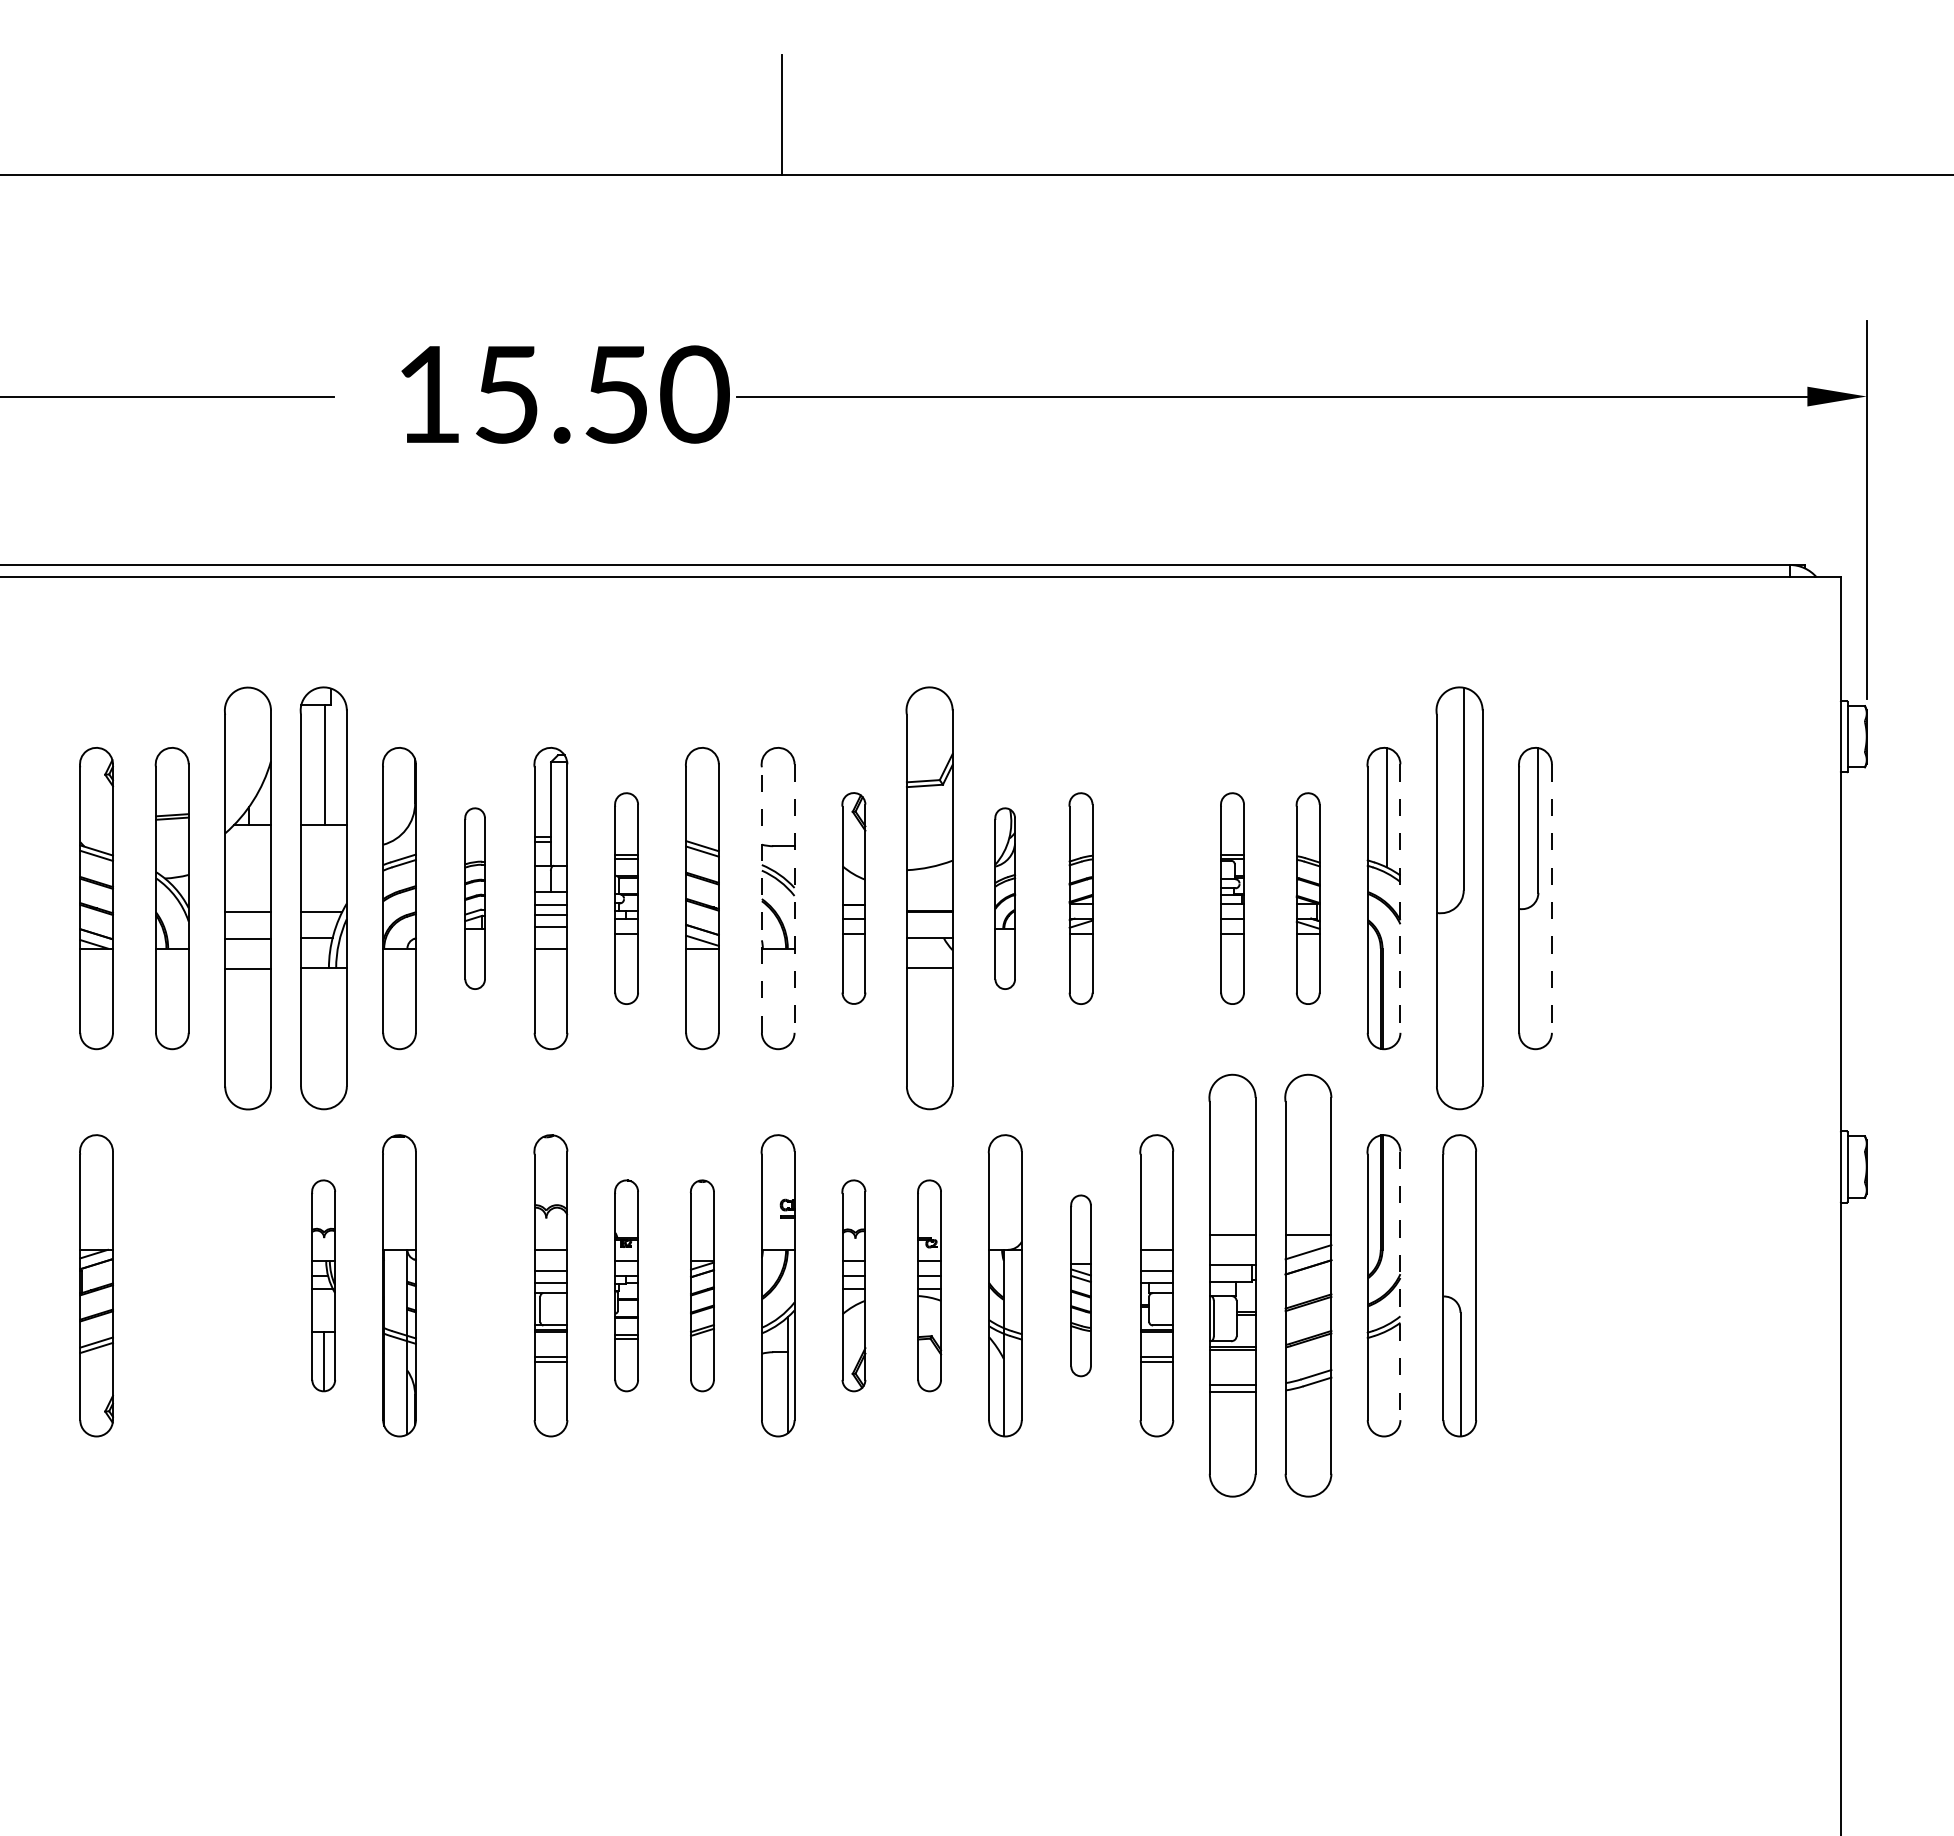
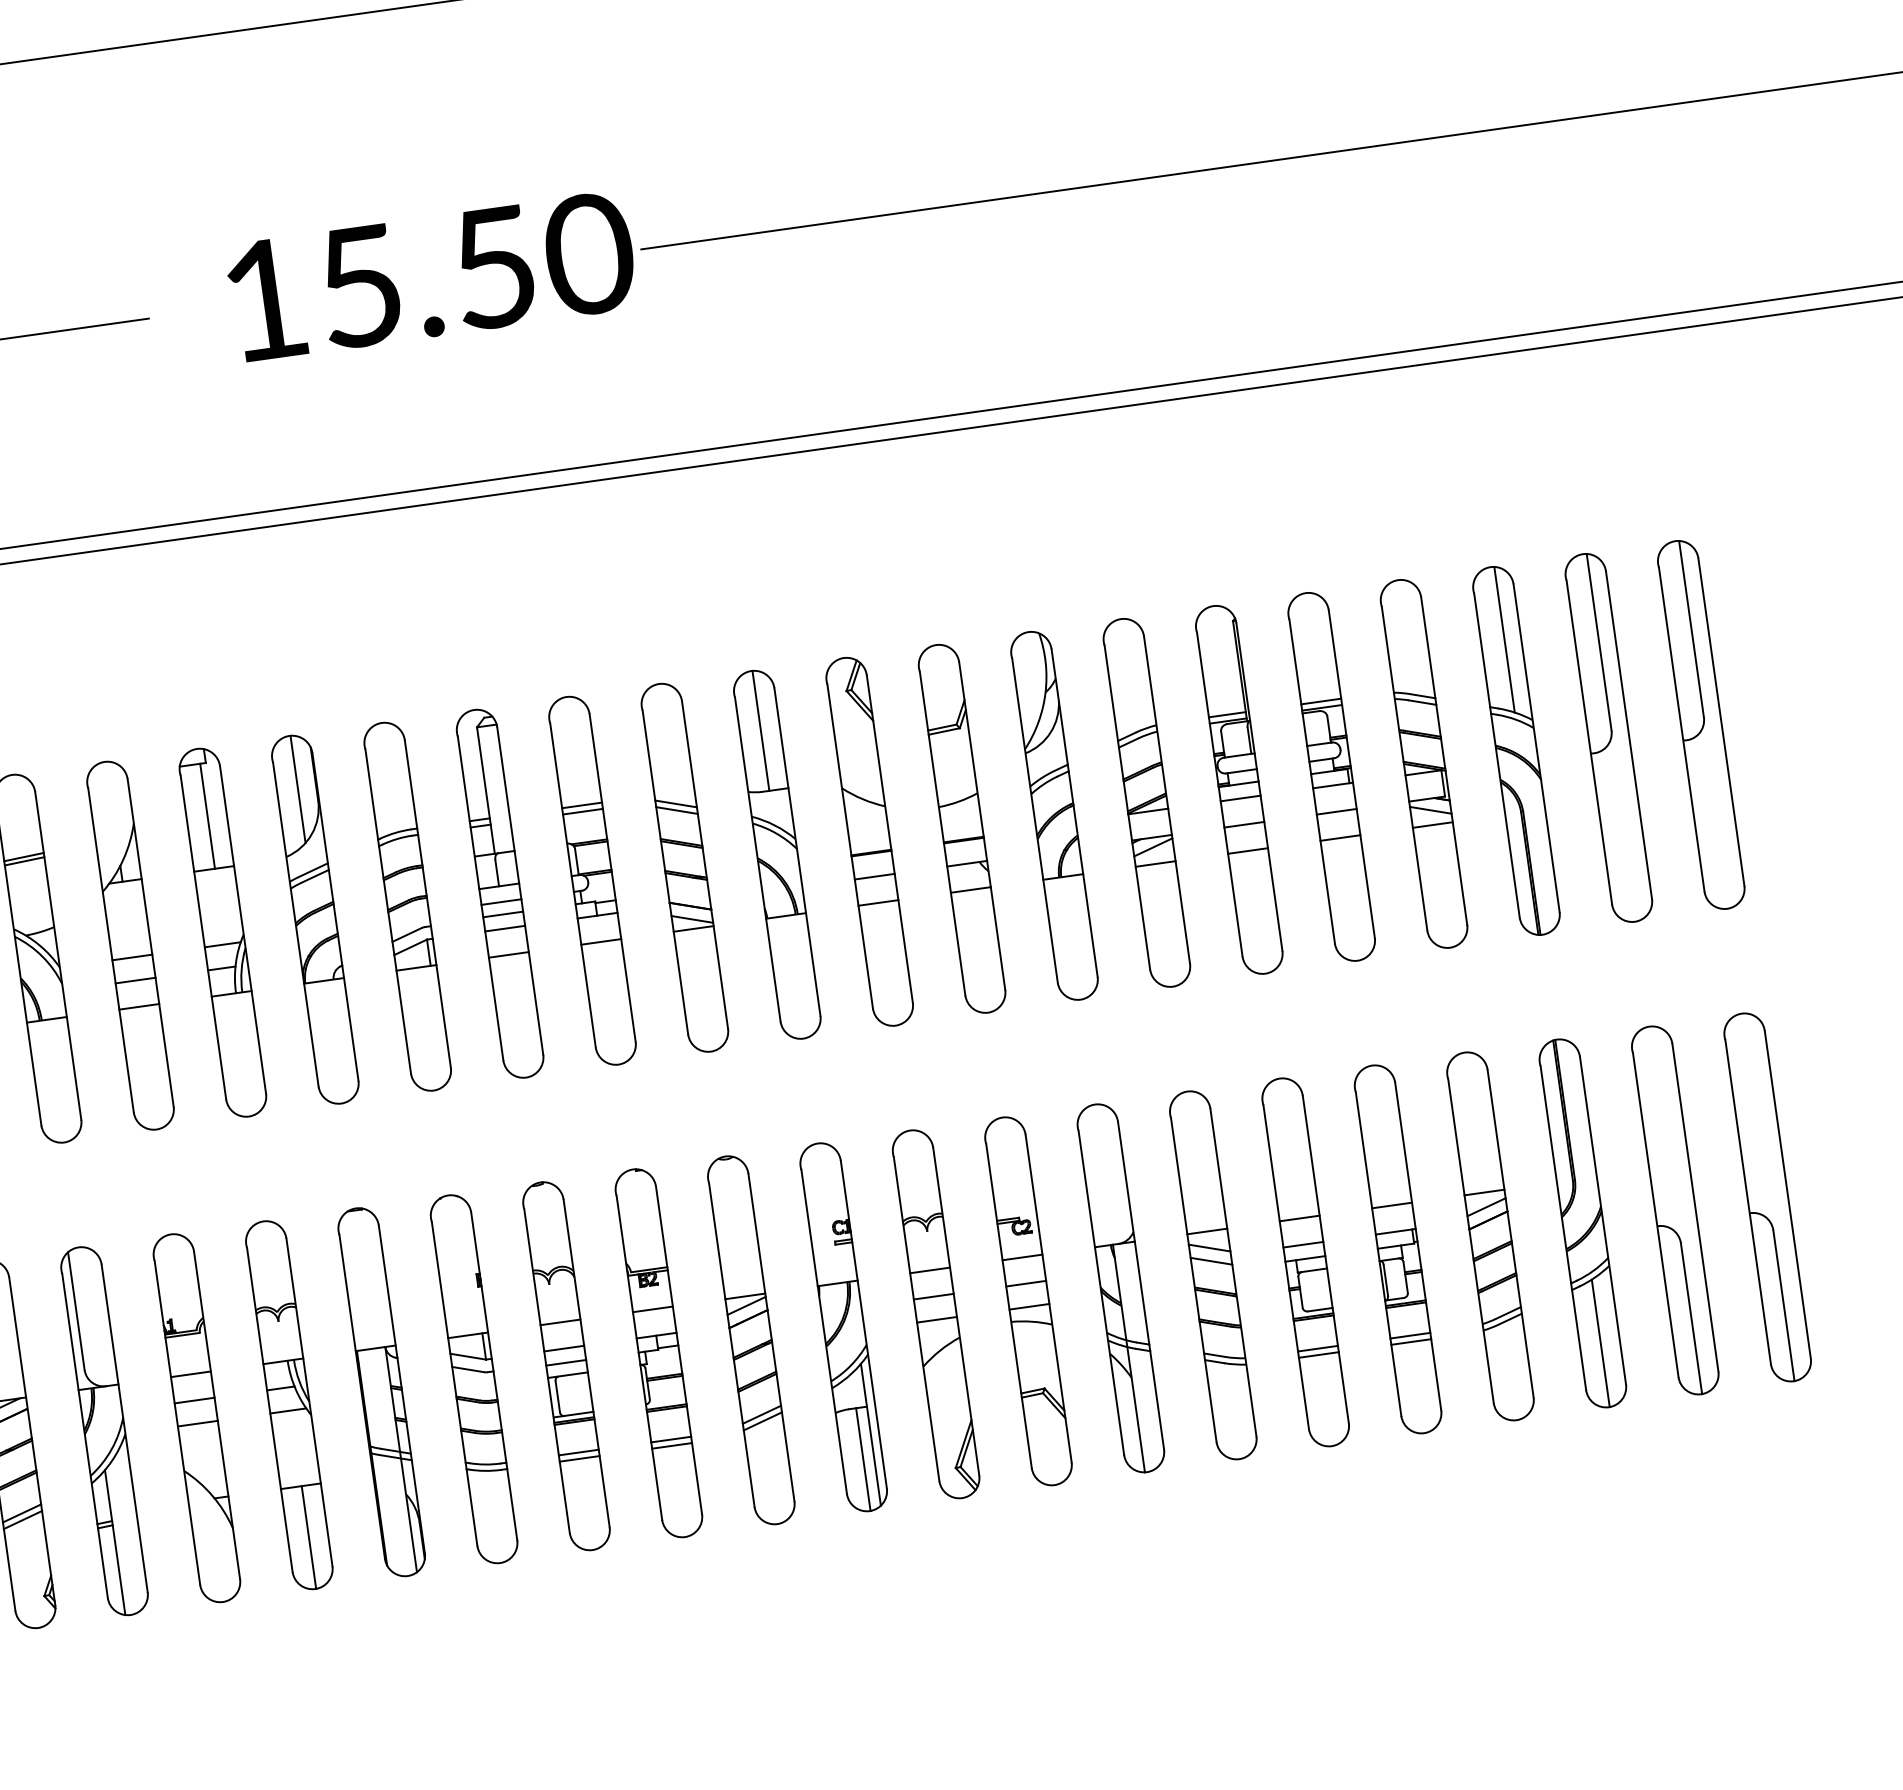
line: (400, 791) -> (298, 789), added
line: (778, 796) -> (760, 730), added
part: (247, 898) -> (129, 945), size x0.71
part: (323, 898) -> (222, 932), size x0.71
part: (474, 898) -> (406, 906), size x1.67
part: (626, 898) -> (592, 880), size x1.43
part: (853, 898) -> (869, 841), size x1.43
part: (929, 898) -> (962, 828), size x0.71
part: (1004, 898) -> (1053, 815), size x1.67
part: (1080, 898) -> (1146, 802), size x1.43
part: (1156, 898) -> (1238, 789), added
part: (1232, 898) -> (1331, 776), size x1.43
part: (1307, 898) -> (1423, 764), size x1.43
part: (1459, 898) -> (1608, 737), size x0.71
line: (794, 899) -> (797, 853), dashed -> solid
line: (1400, 899) -> (1536, 749), dashed -> solid
line: (1551, 899) -> (1721, 723), dashed -> solid
line: (761, 900) -> (757, 860), dashed -> solid
part: (171, 1285) -> (103, 1430), added
part: (247, 1285) -> (196, 1417), added
part: (323, 1285) -> (289, 1404), size x1.43
part: (474, 1285) -> (473, 1379), added
part: (626, 1285) -> (658, 1352), size x1.43
part: (702, 1285) -> (751, 1339), size x1.43
part: (853, 1285) -> (935, 1314), size x1.43
part: (929, 1285) -> (1028, 1300), size x1.43
part: (1080, 1285) -> (1212, 1275), size x1.67
part: (1232, 1285) -> (1398, 1249), size x0.71
part: (1307, 1285) -> (1489, 1236), size x0.71
part: (1535, 1285) -> (1767, 1197), added
line: (1400, 1286) -> (1603, 1221), dashed -> solid
line: (1384, 1384) -> (1600, 1343), added
line: (778, 1394) -> (862, 1459), added

